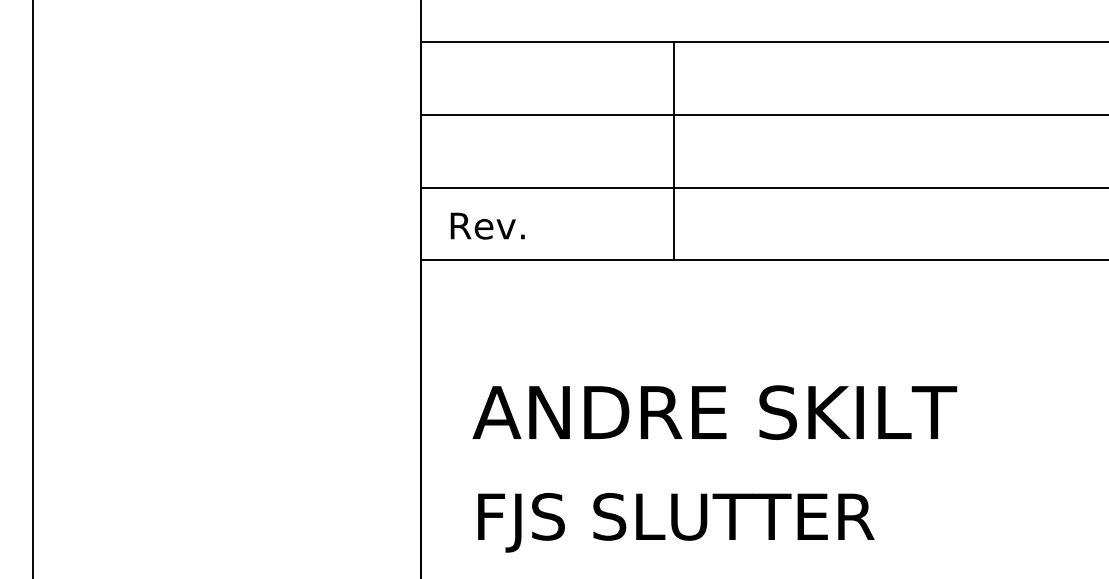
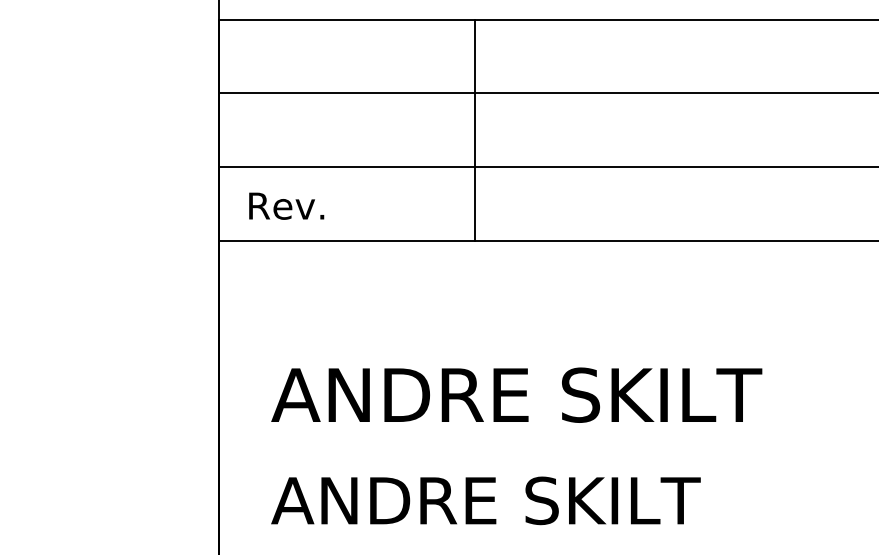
text: (684, 522) -> (486, 506), FJS SLUTTER -> ANDRE SKILT

